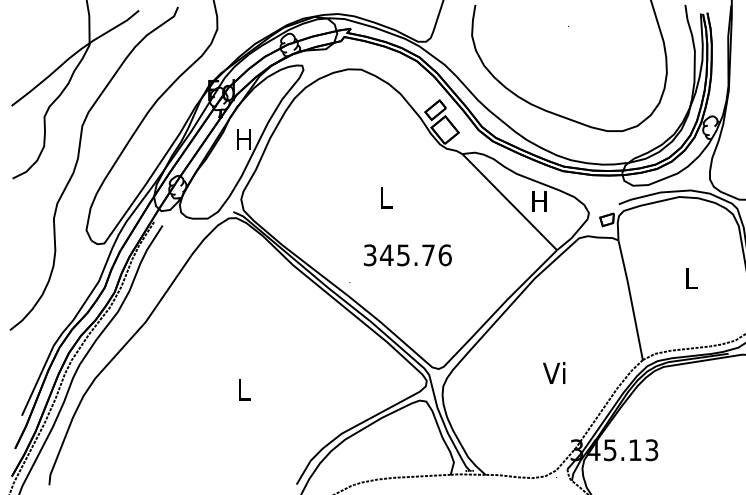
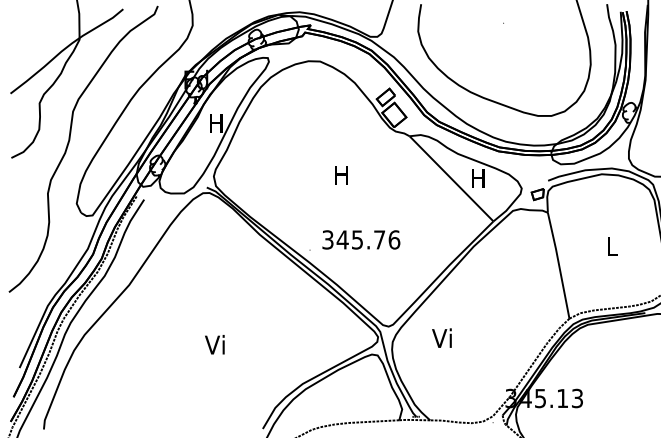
text: (385, 198) -> (341, 175), L -> H
text: (408, 254) -> (361, 239), moved
text: (553, 372) -> (441, 337), moved
text: (242, 389) -> (214, 344), L -> Vi

